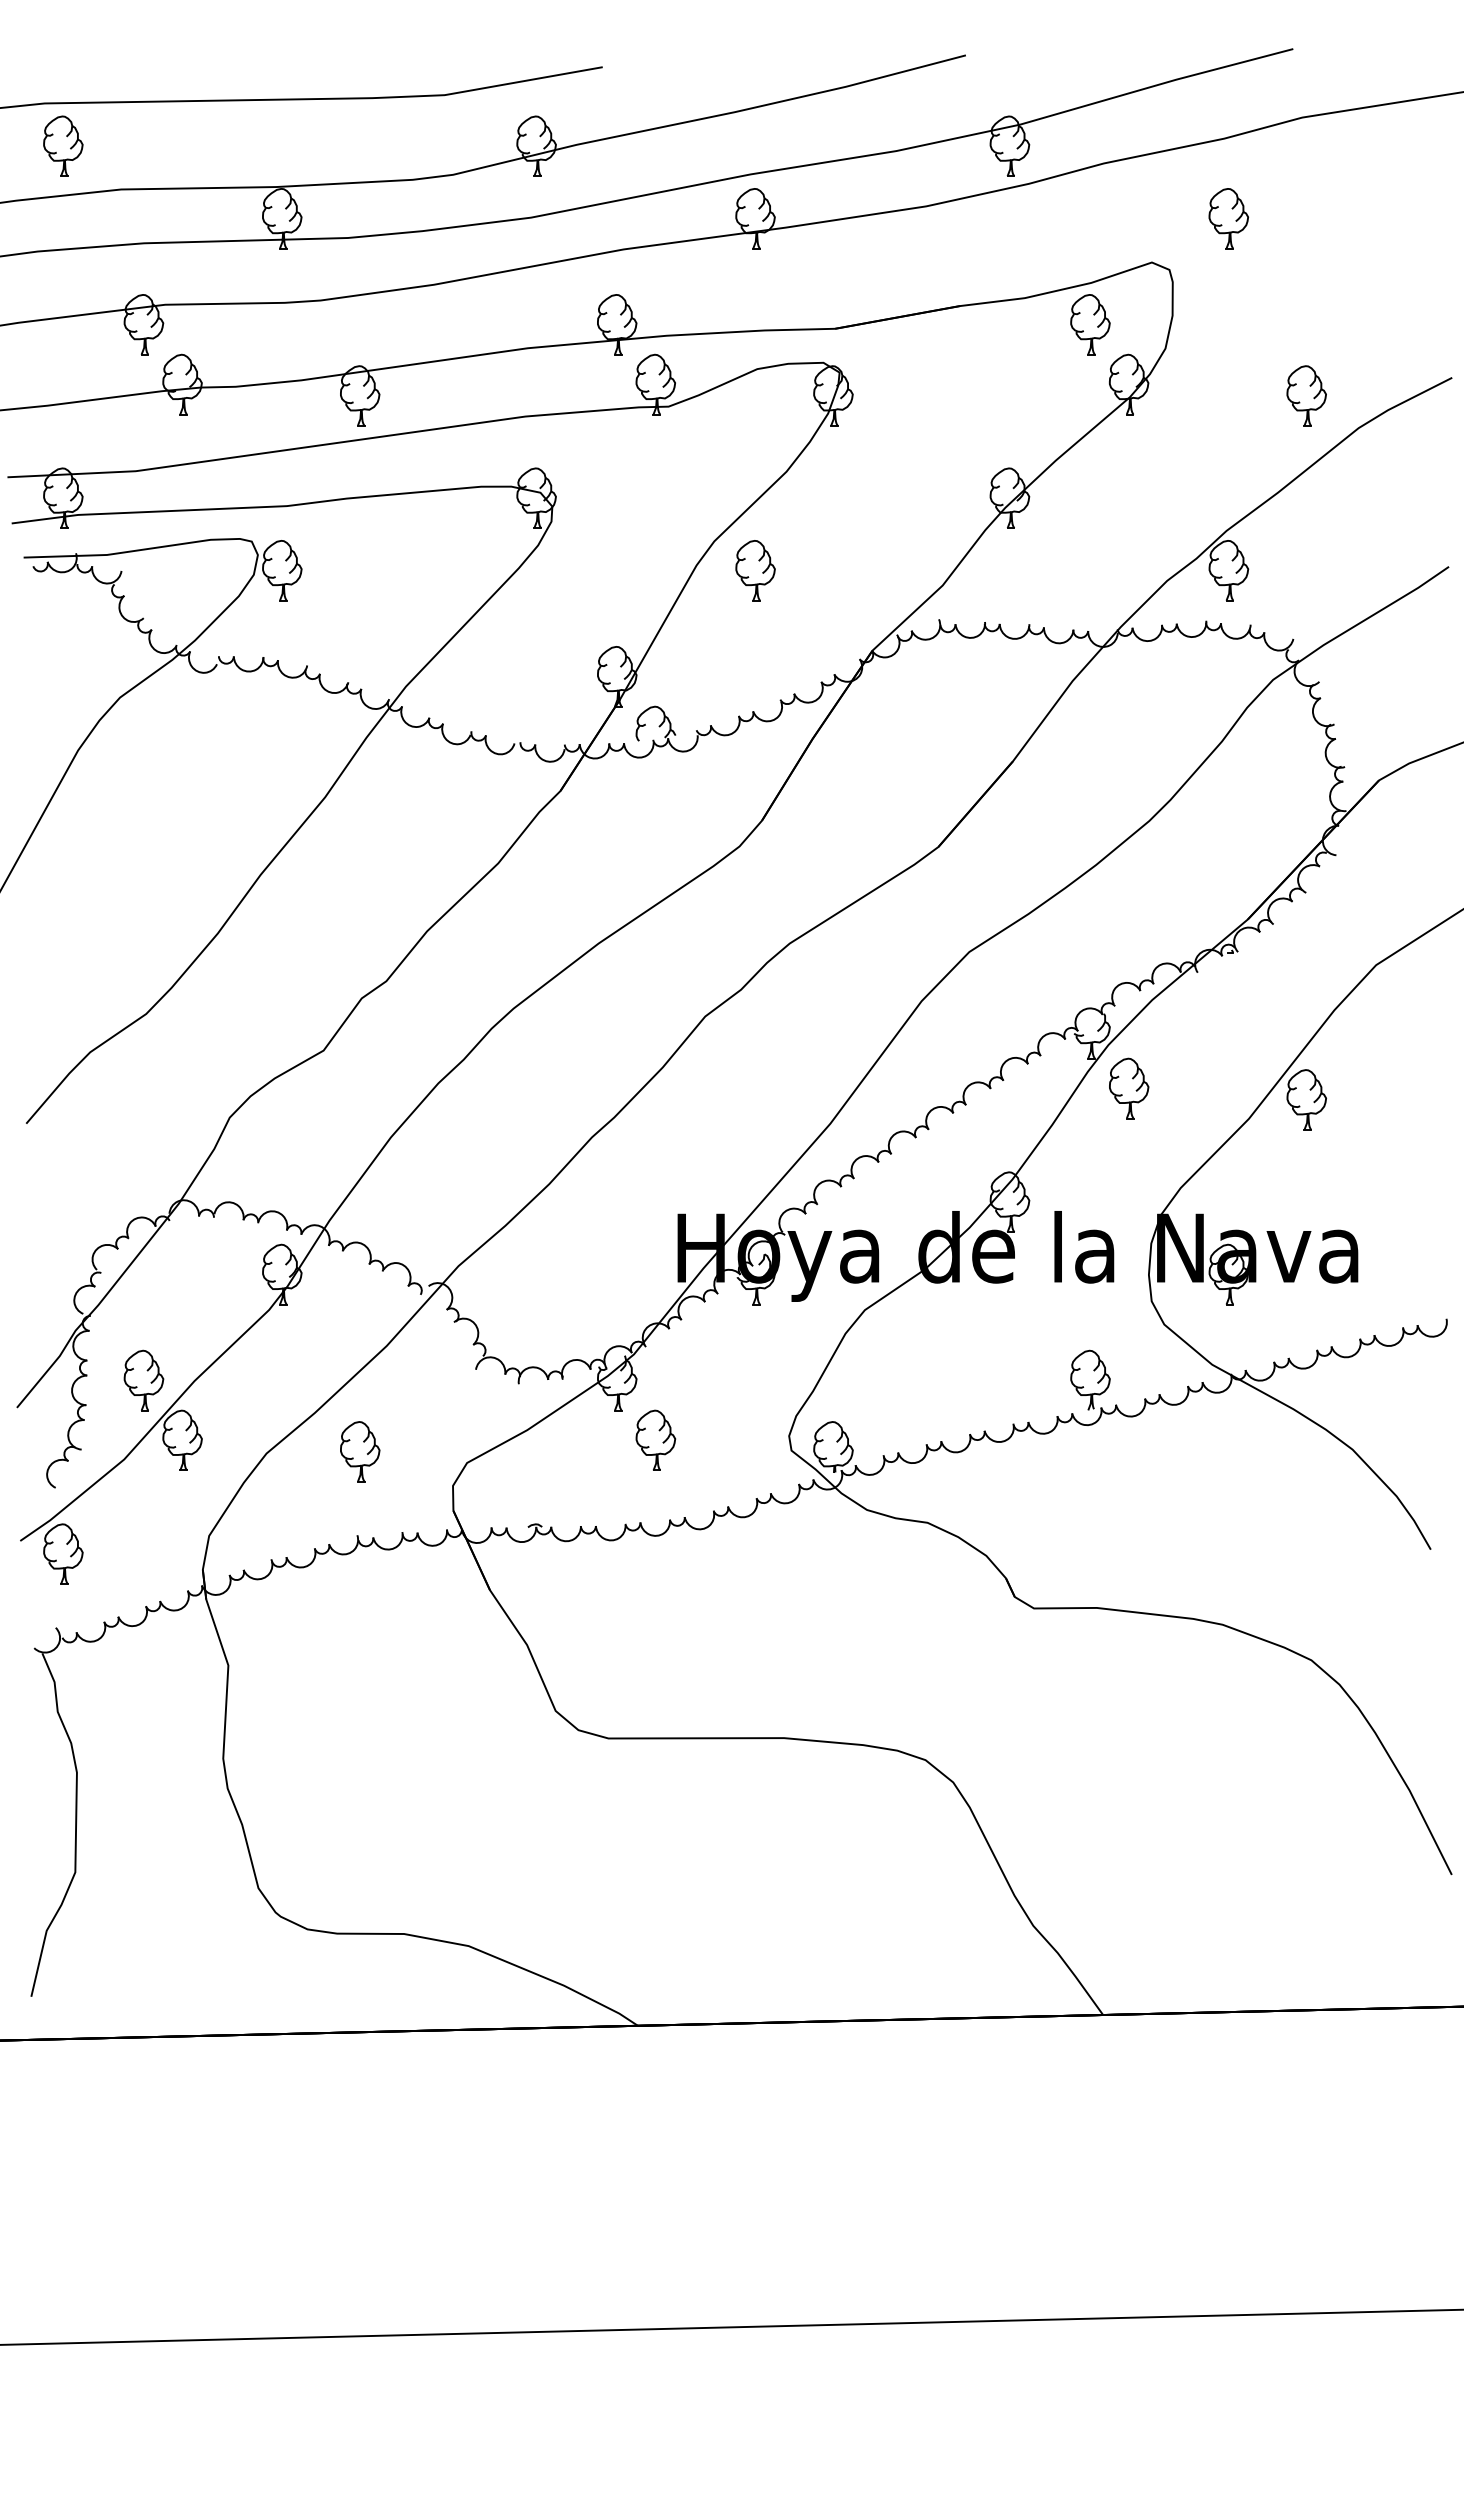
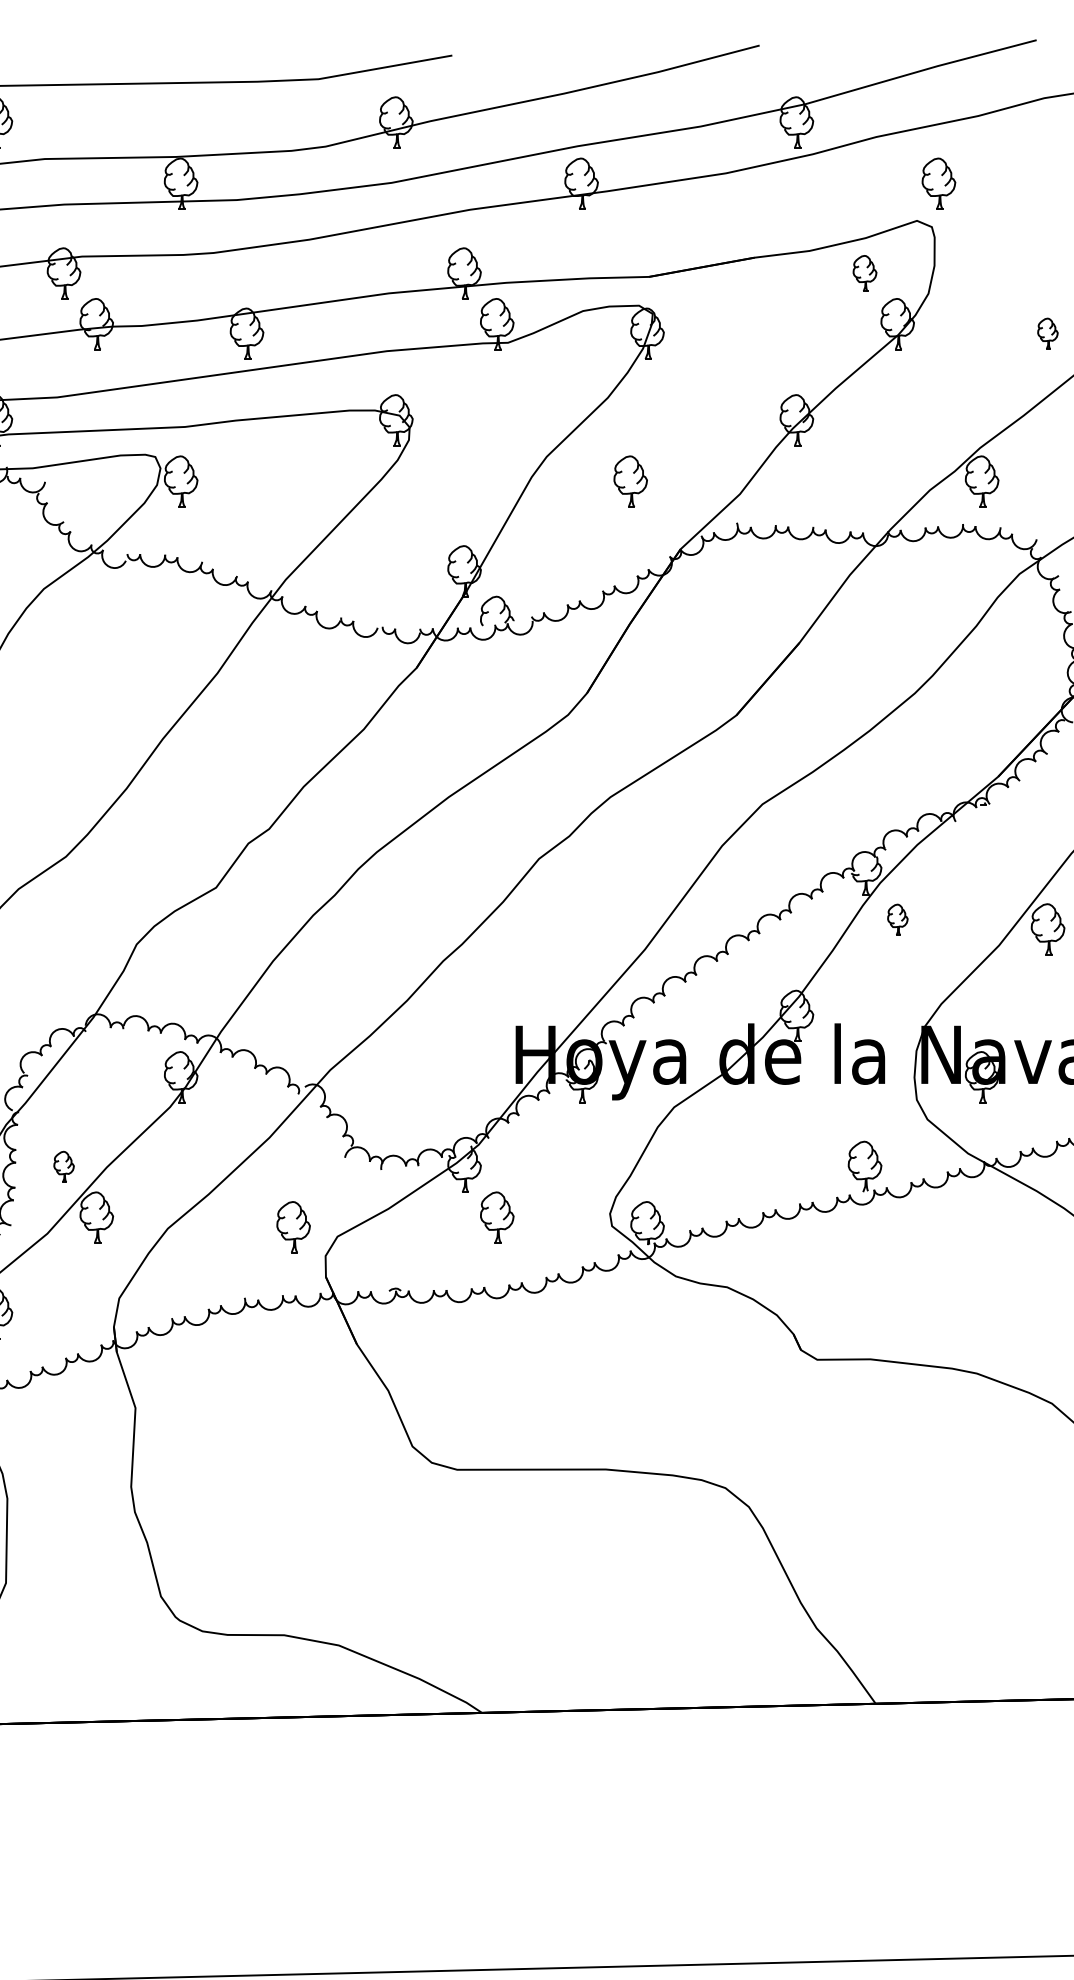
part: (1228, 218) -> (938, 183), moved
part: (1090, 324) -> (865, 273), size x0.7
part: (1306, 395) -> (1047, 333), size x0.6
part: (755, 570) -> (630, 481), moved
part: (1129, 1088) -> (898, 919), size x0.6
part: (143, 1380) -> (63, 1166), size x0.6
part: (360, 1451) -> (293, 1226), moved

